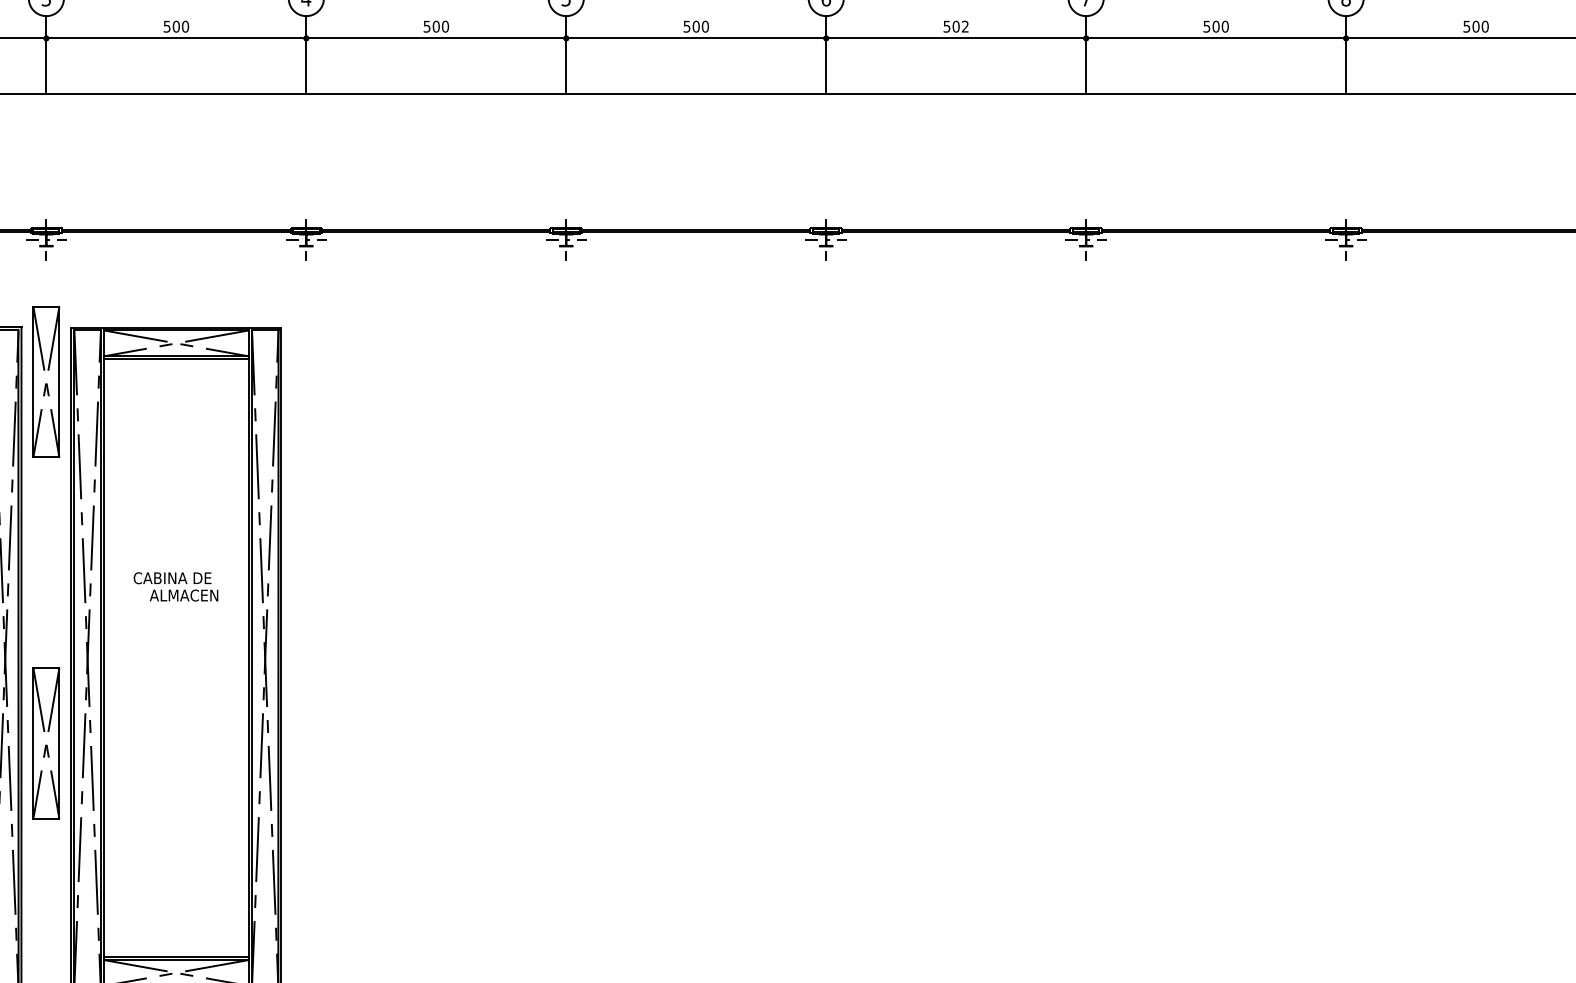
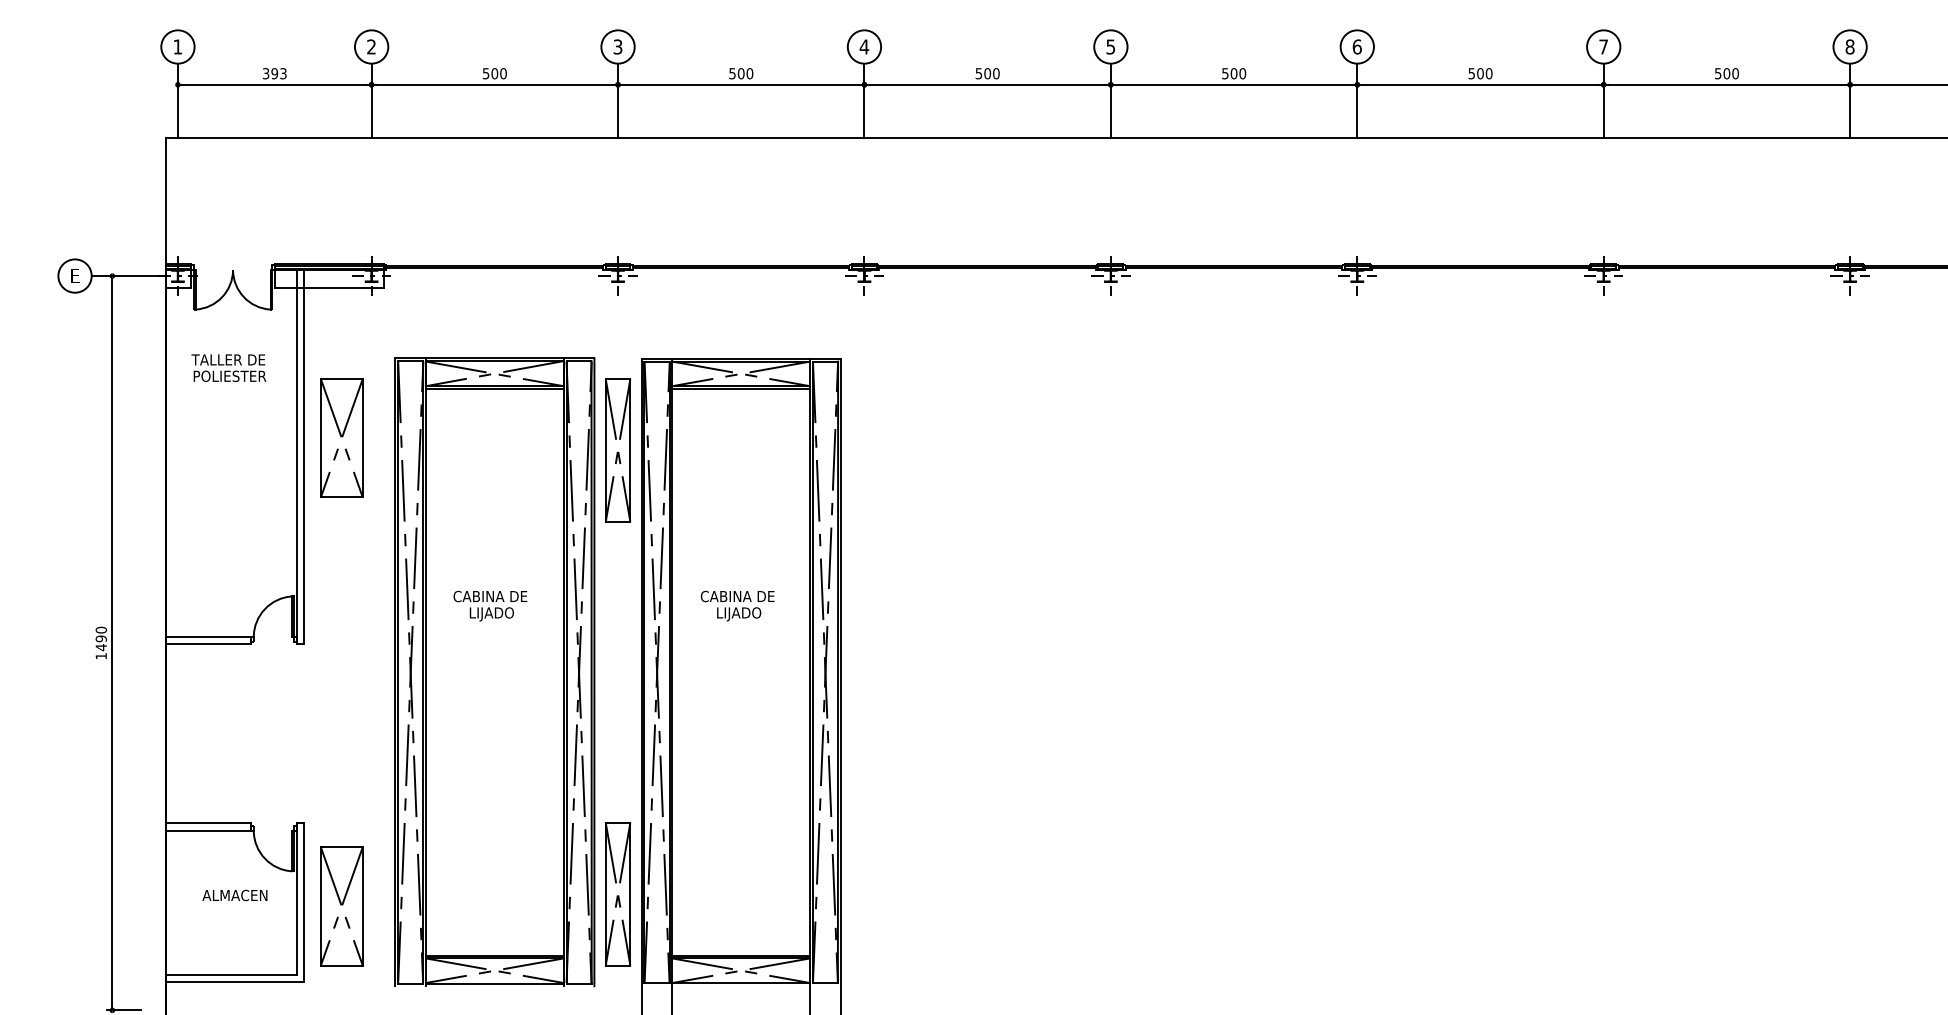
text: (964, 26) -> (1488, 73), 502 -> 500
part: (46, 382) -> (618, 450), moved
text: (184, 597) -> (748, 614), ALMACEN -> LIJADO
part: (46, 743) -> (618, 894), moved

